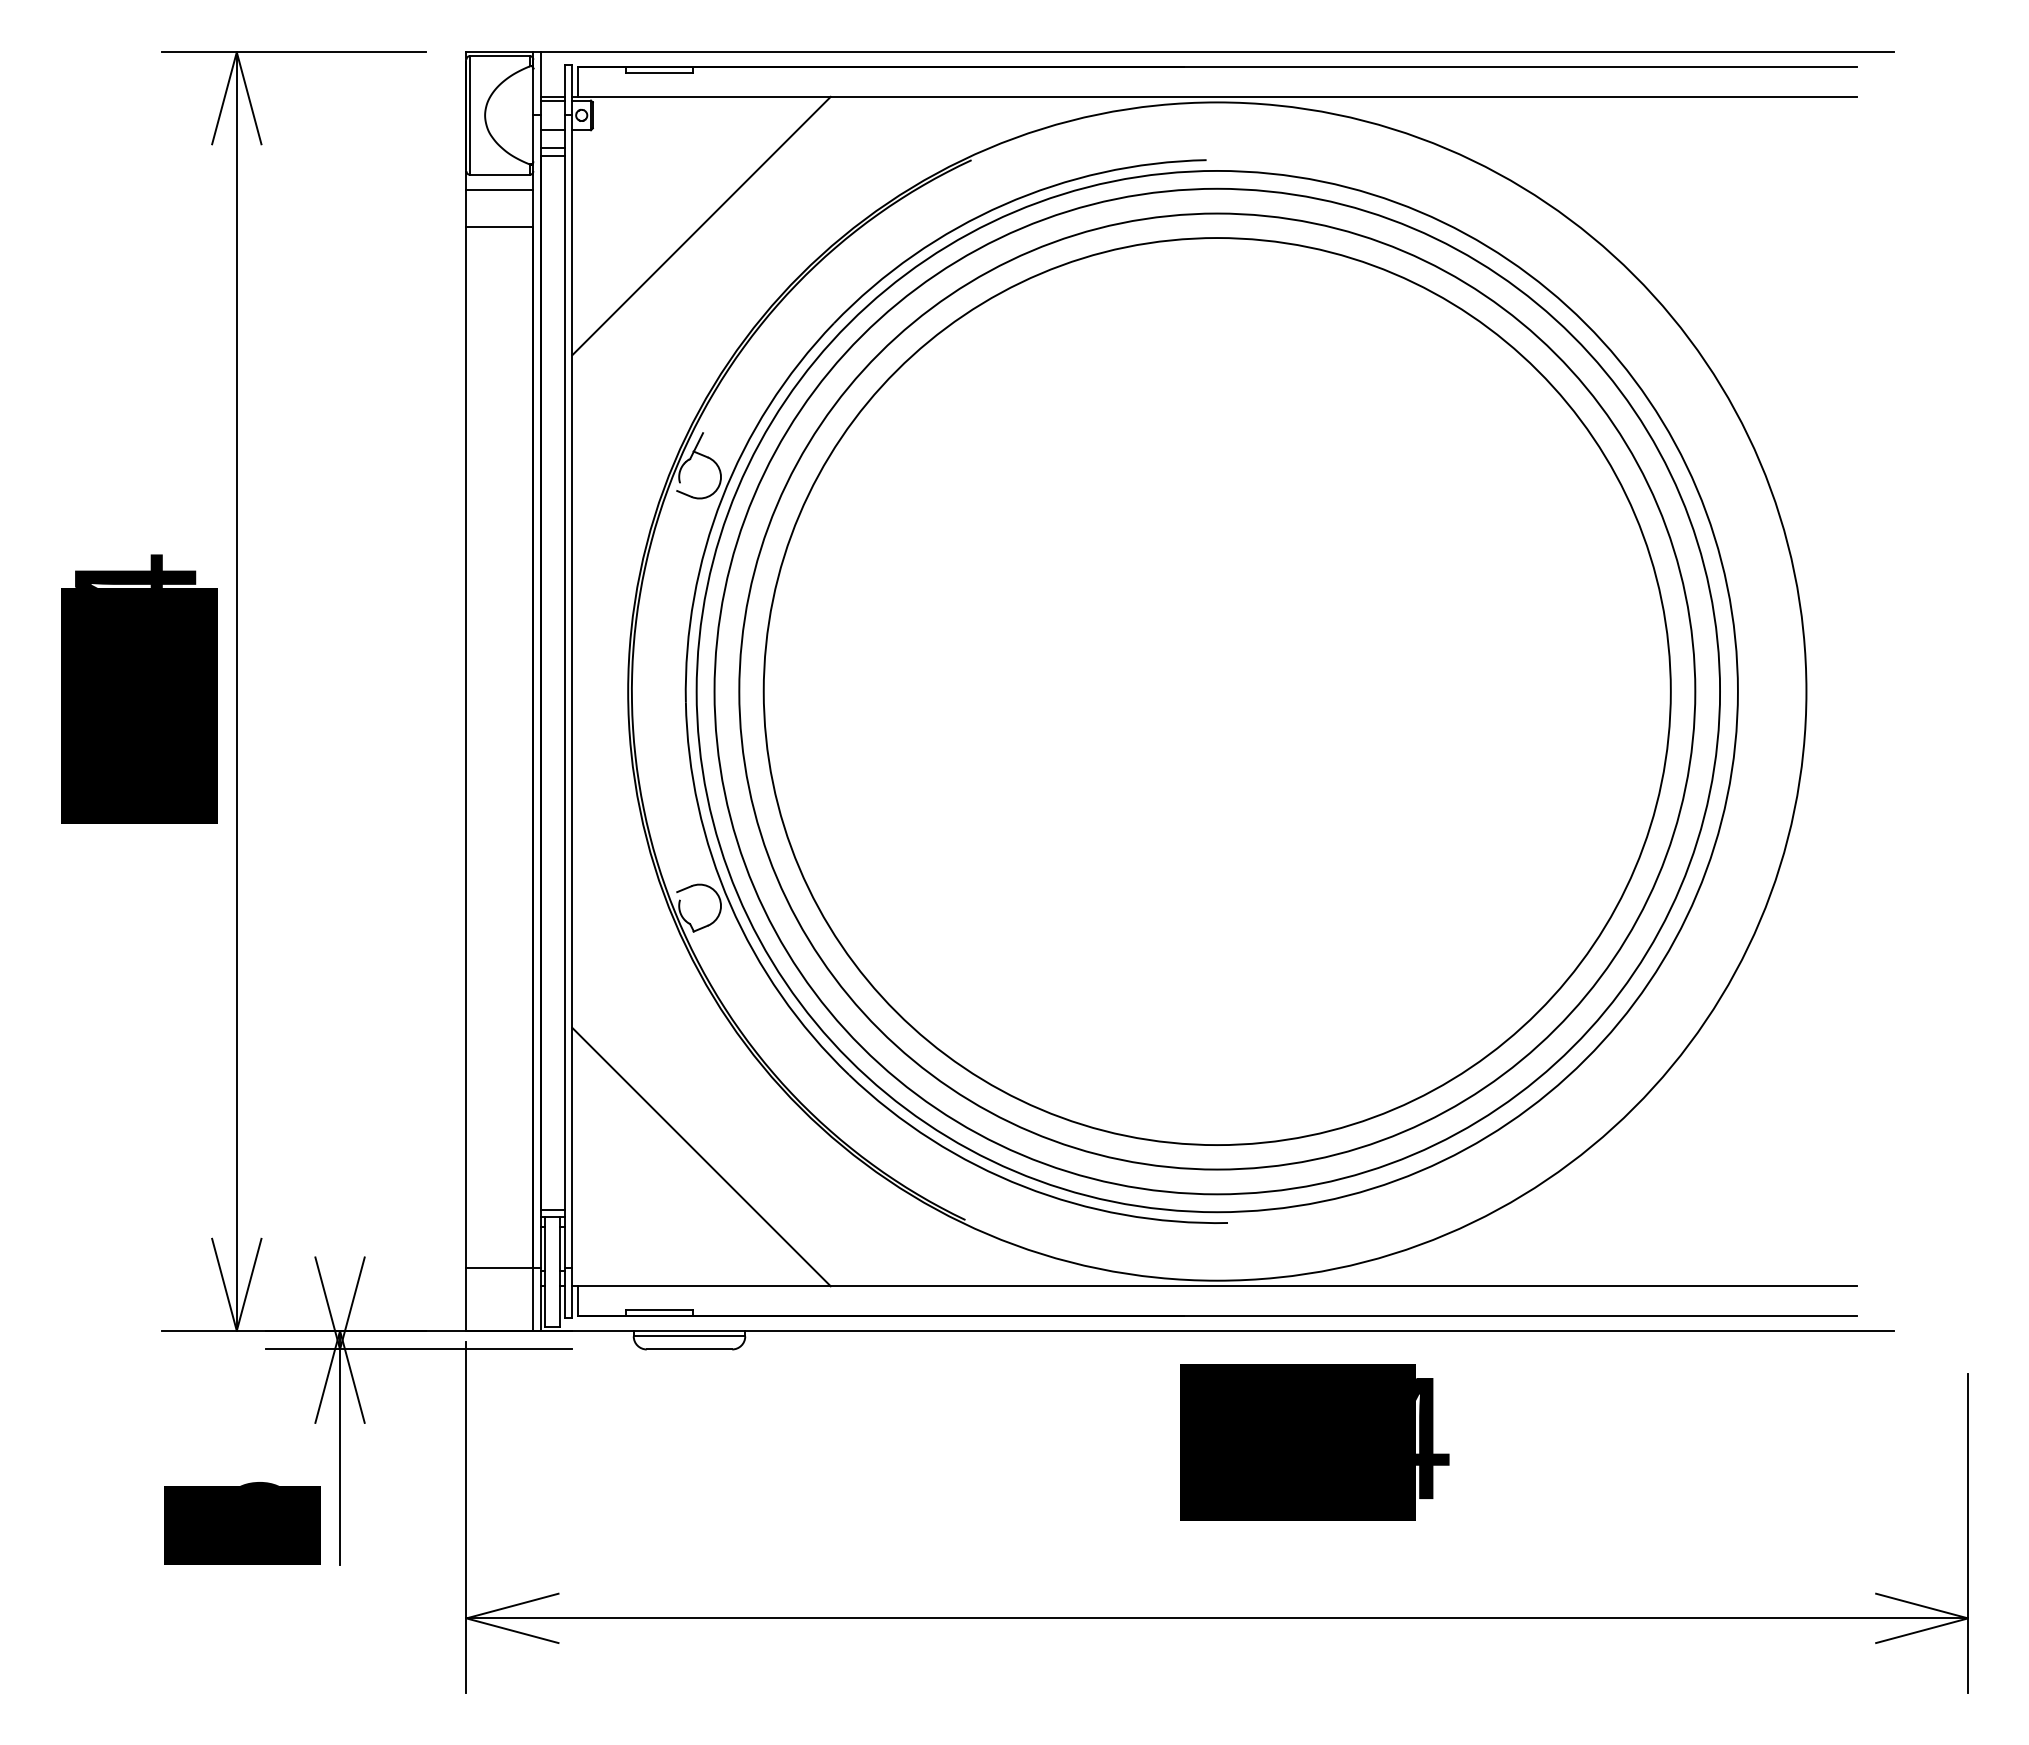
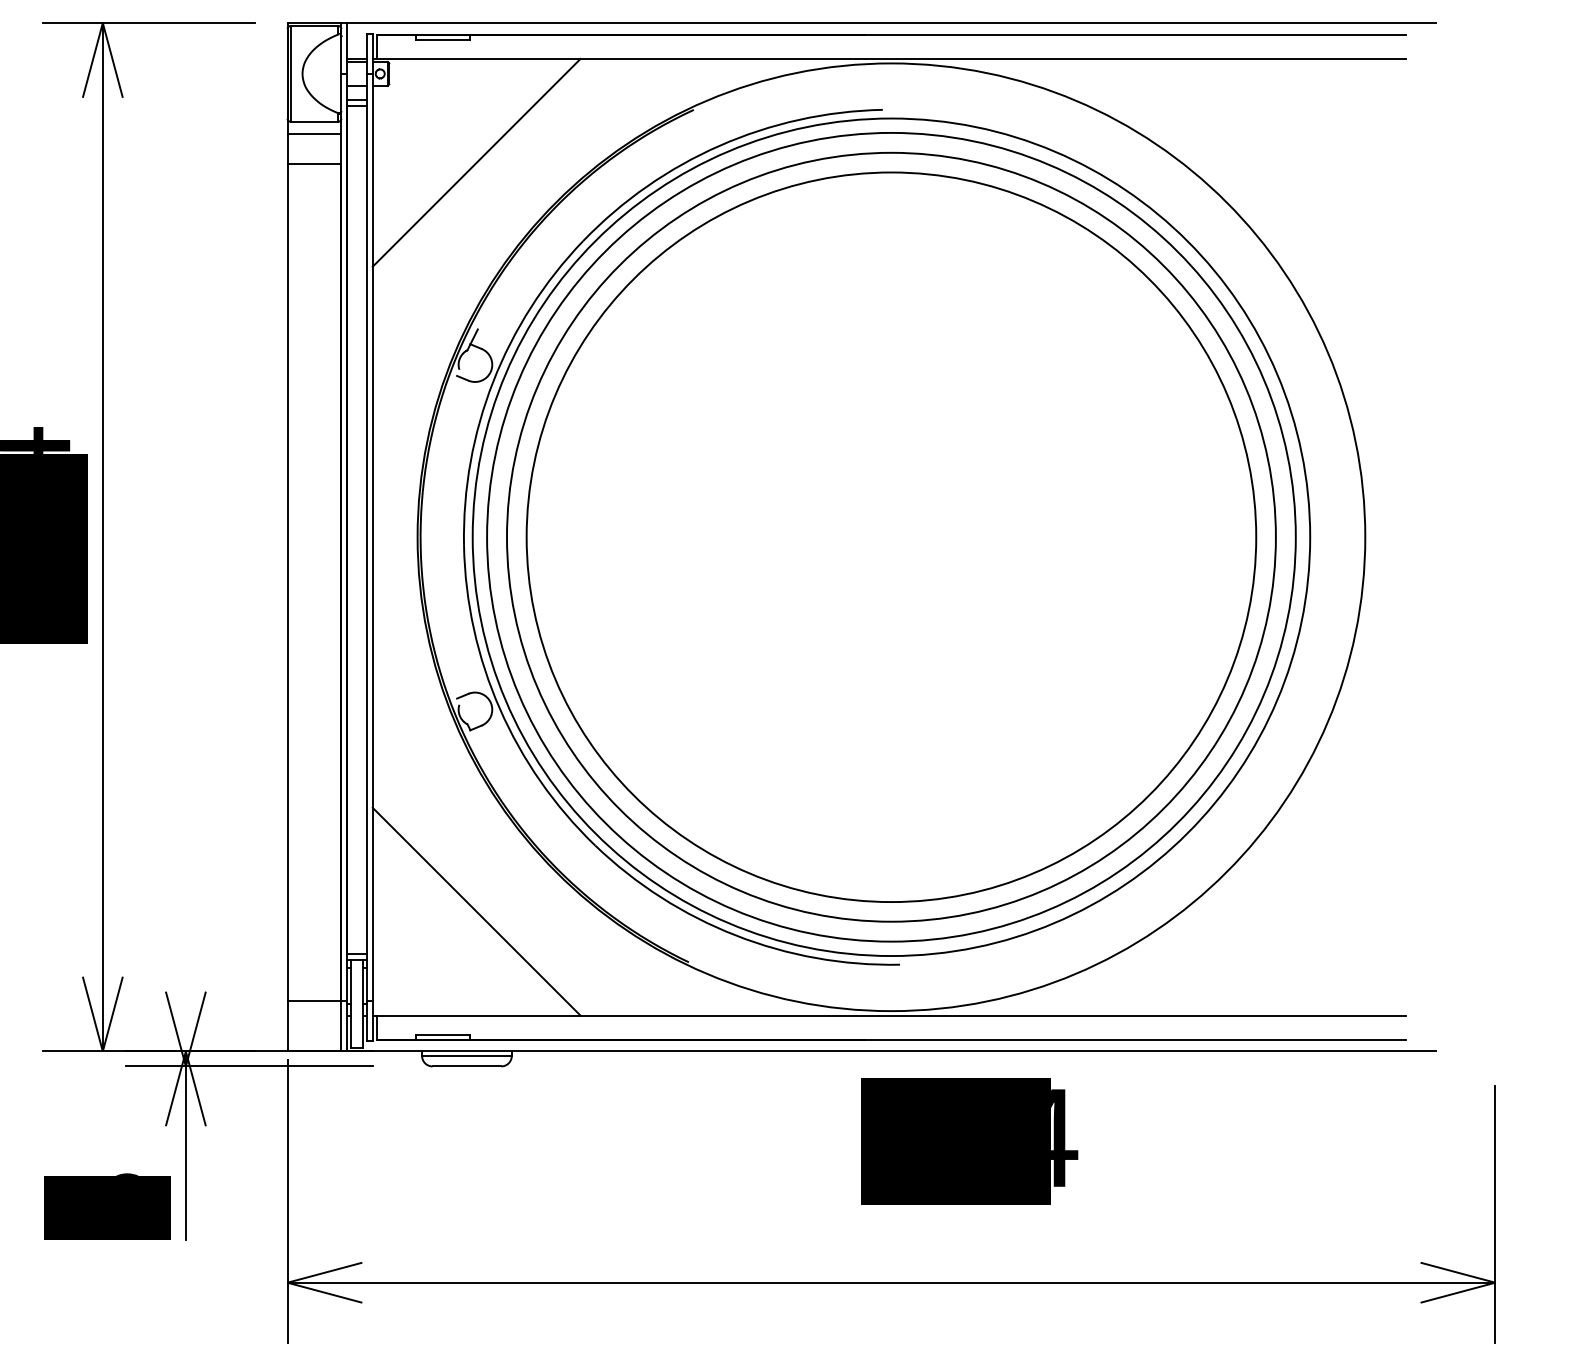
text: (261, 1483) -> (122, 1174), 5 -> 3

